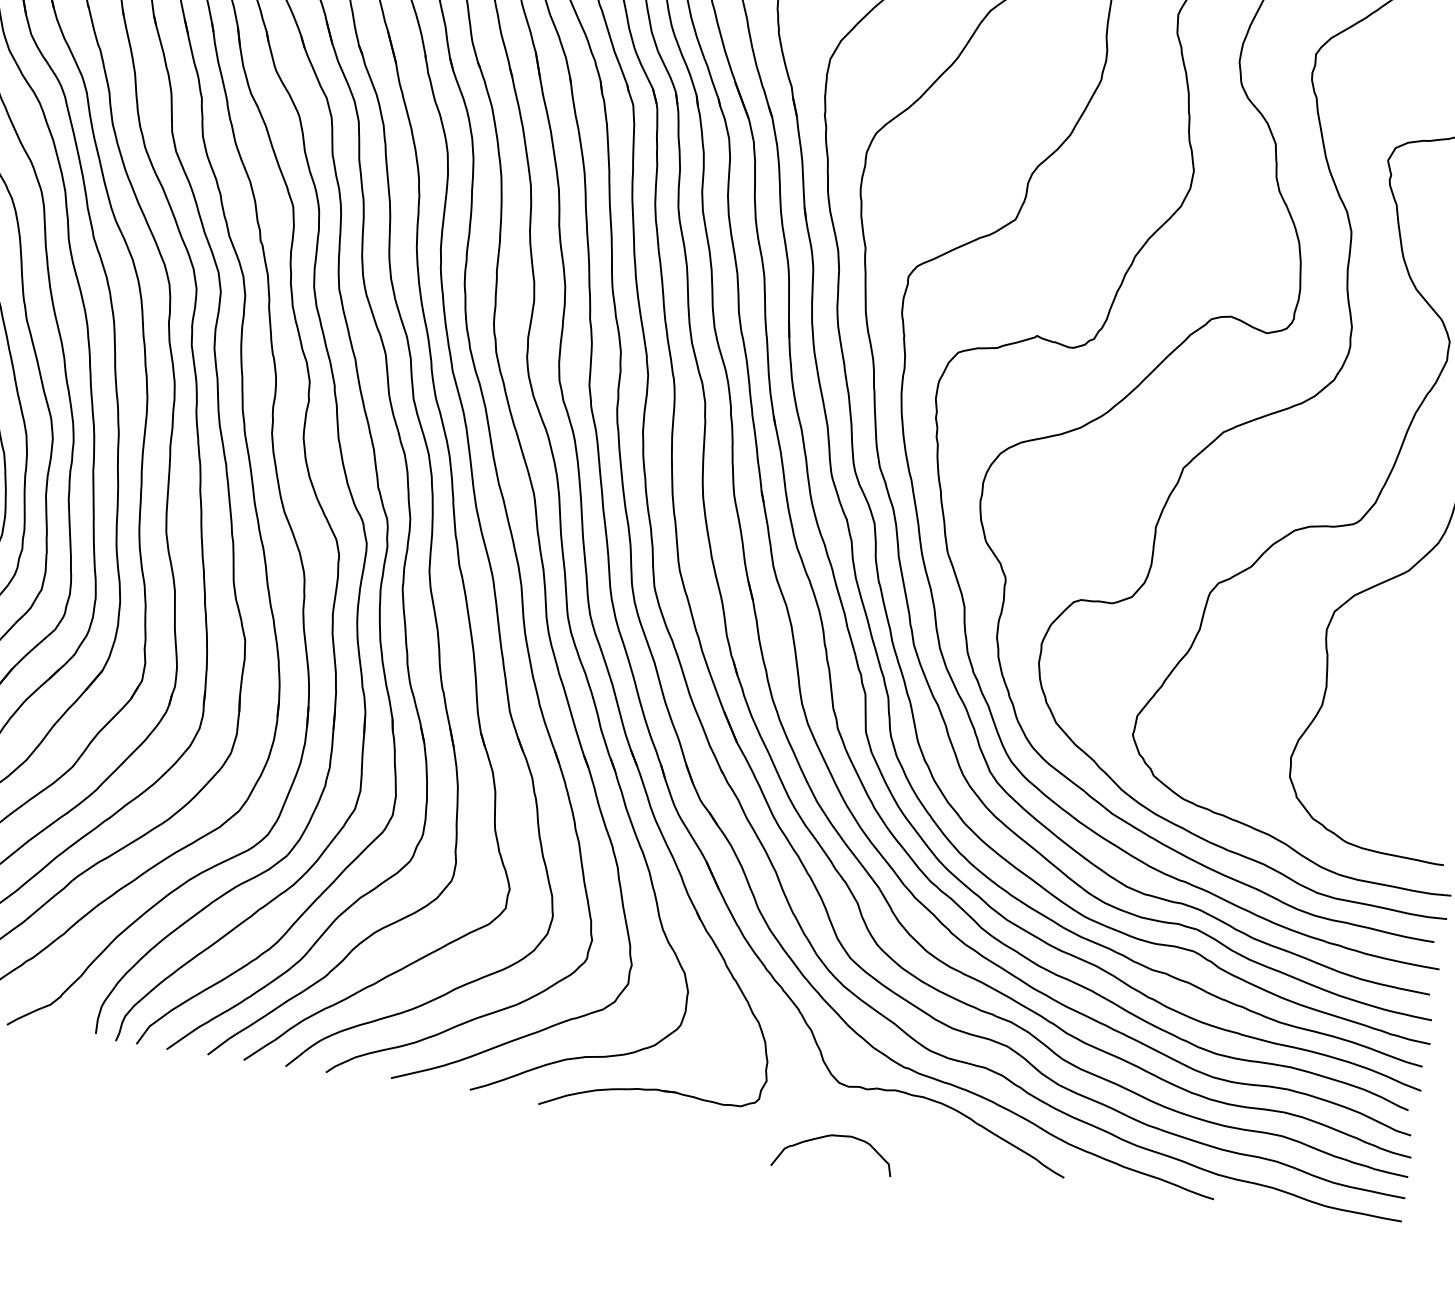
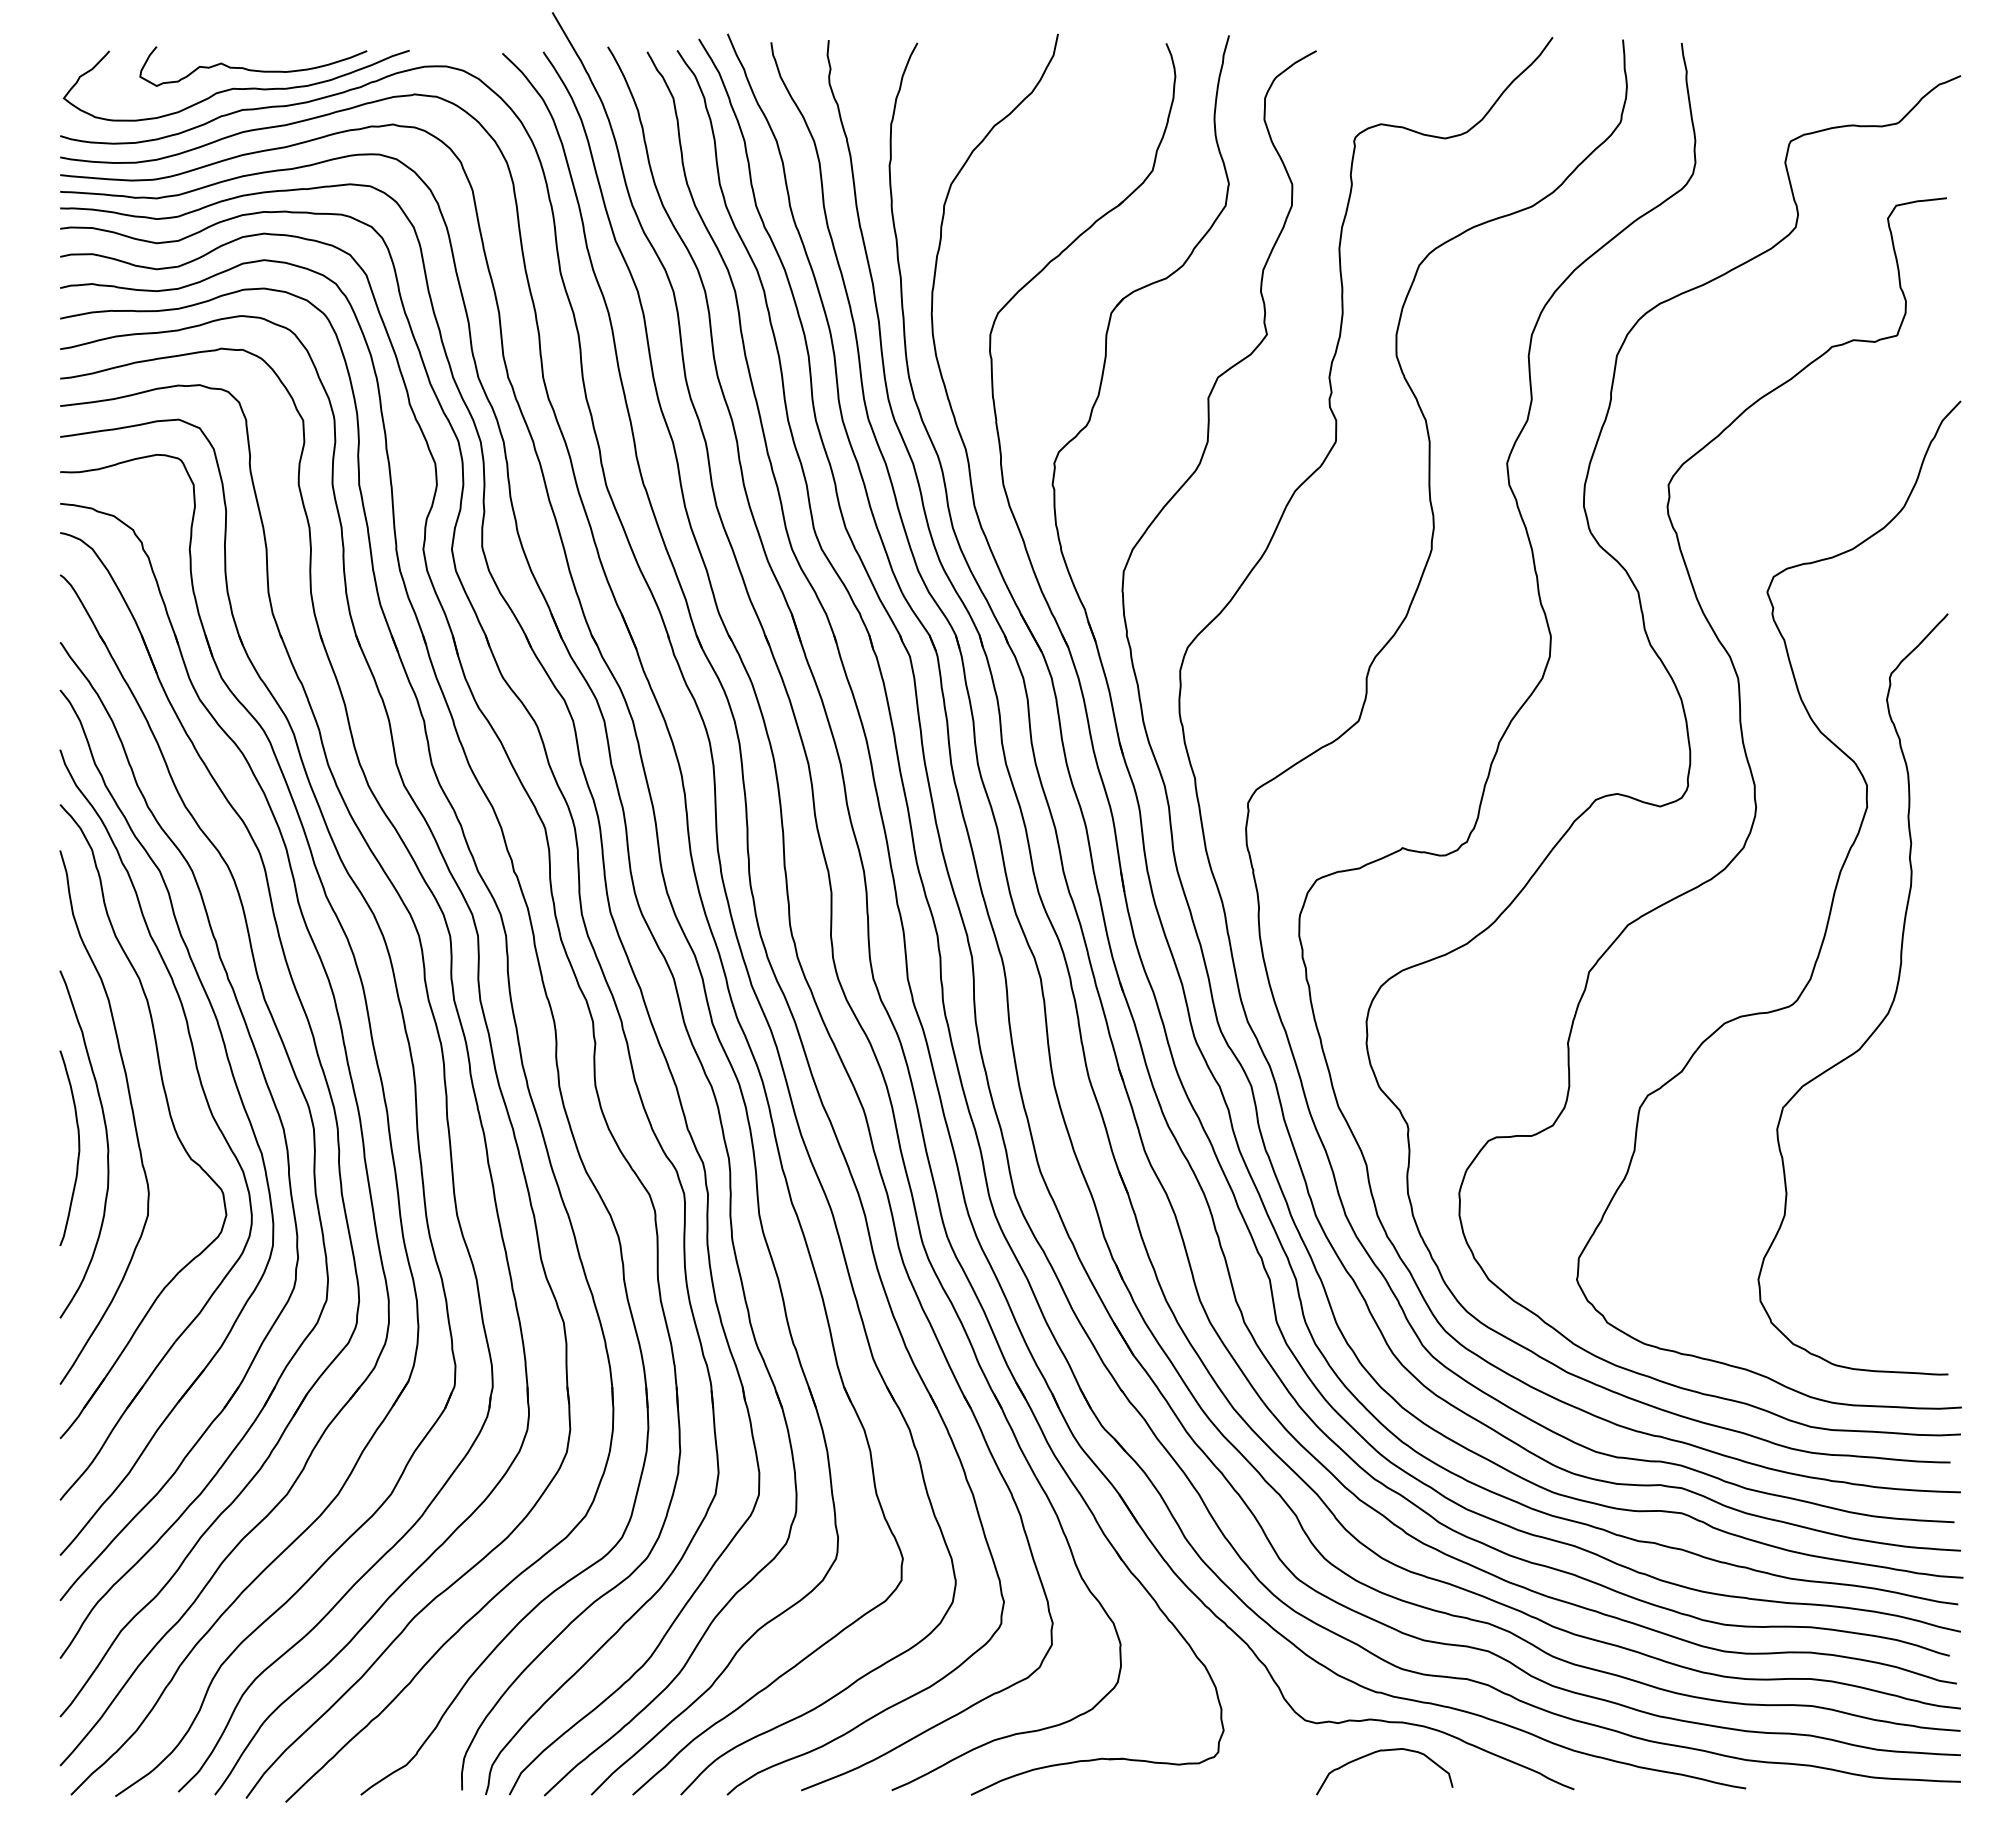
curve: (830, 1136) -> (1378, 1752), moved

